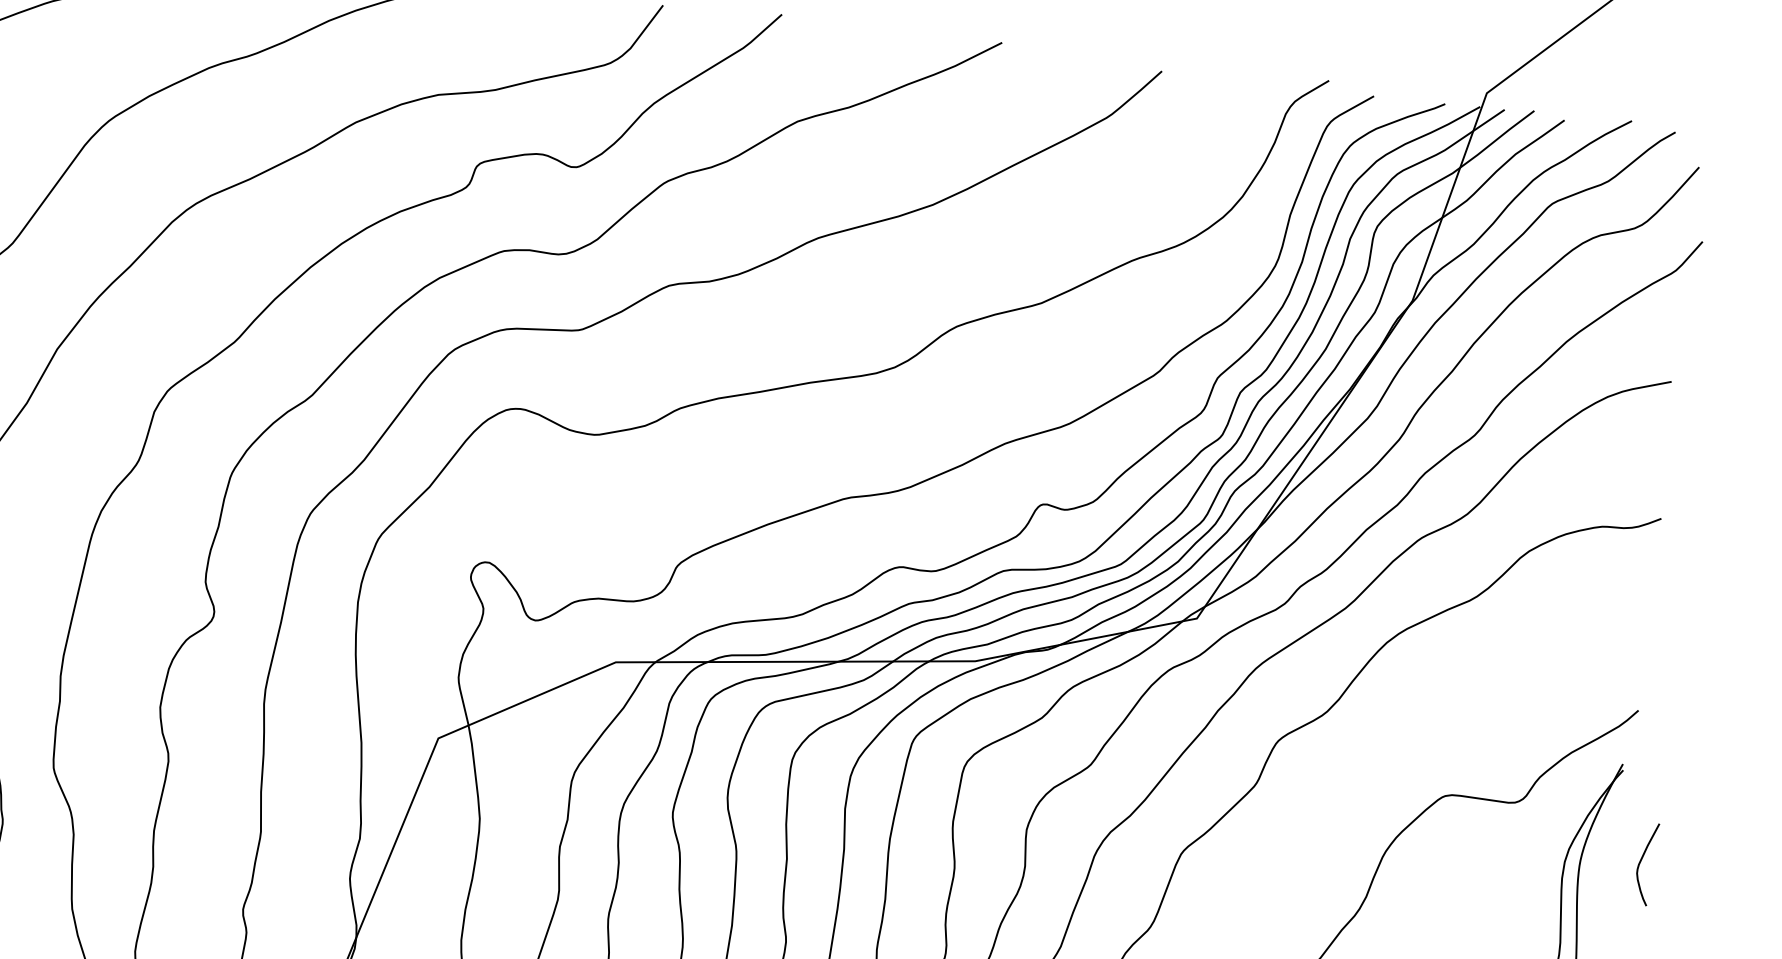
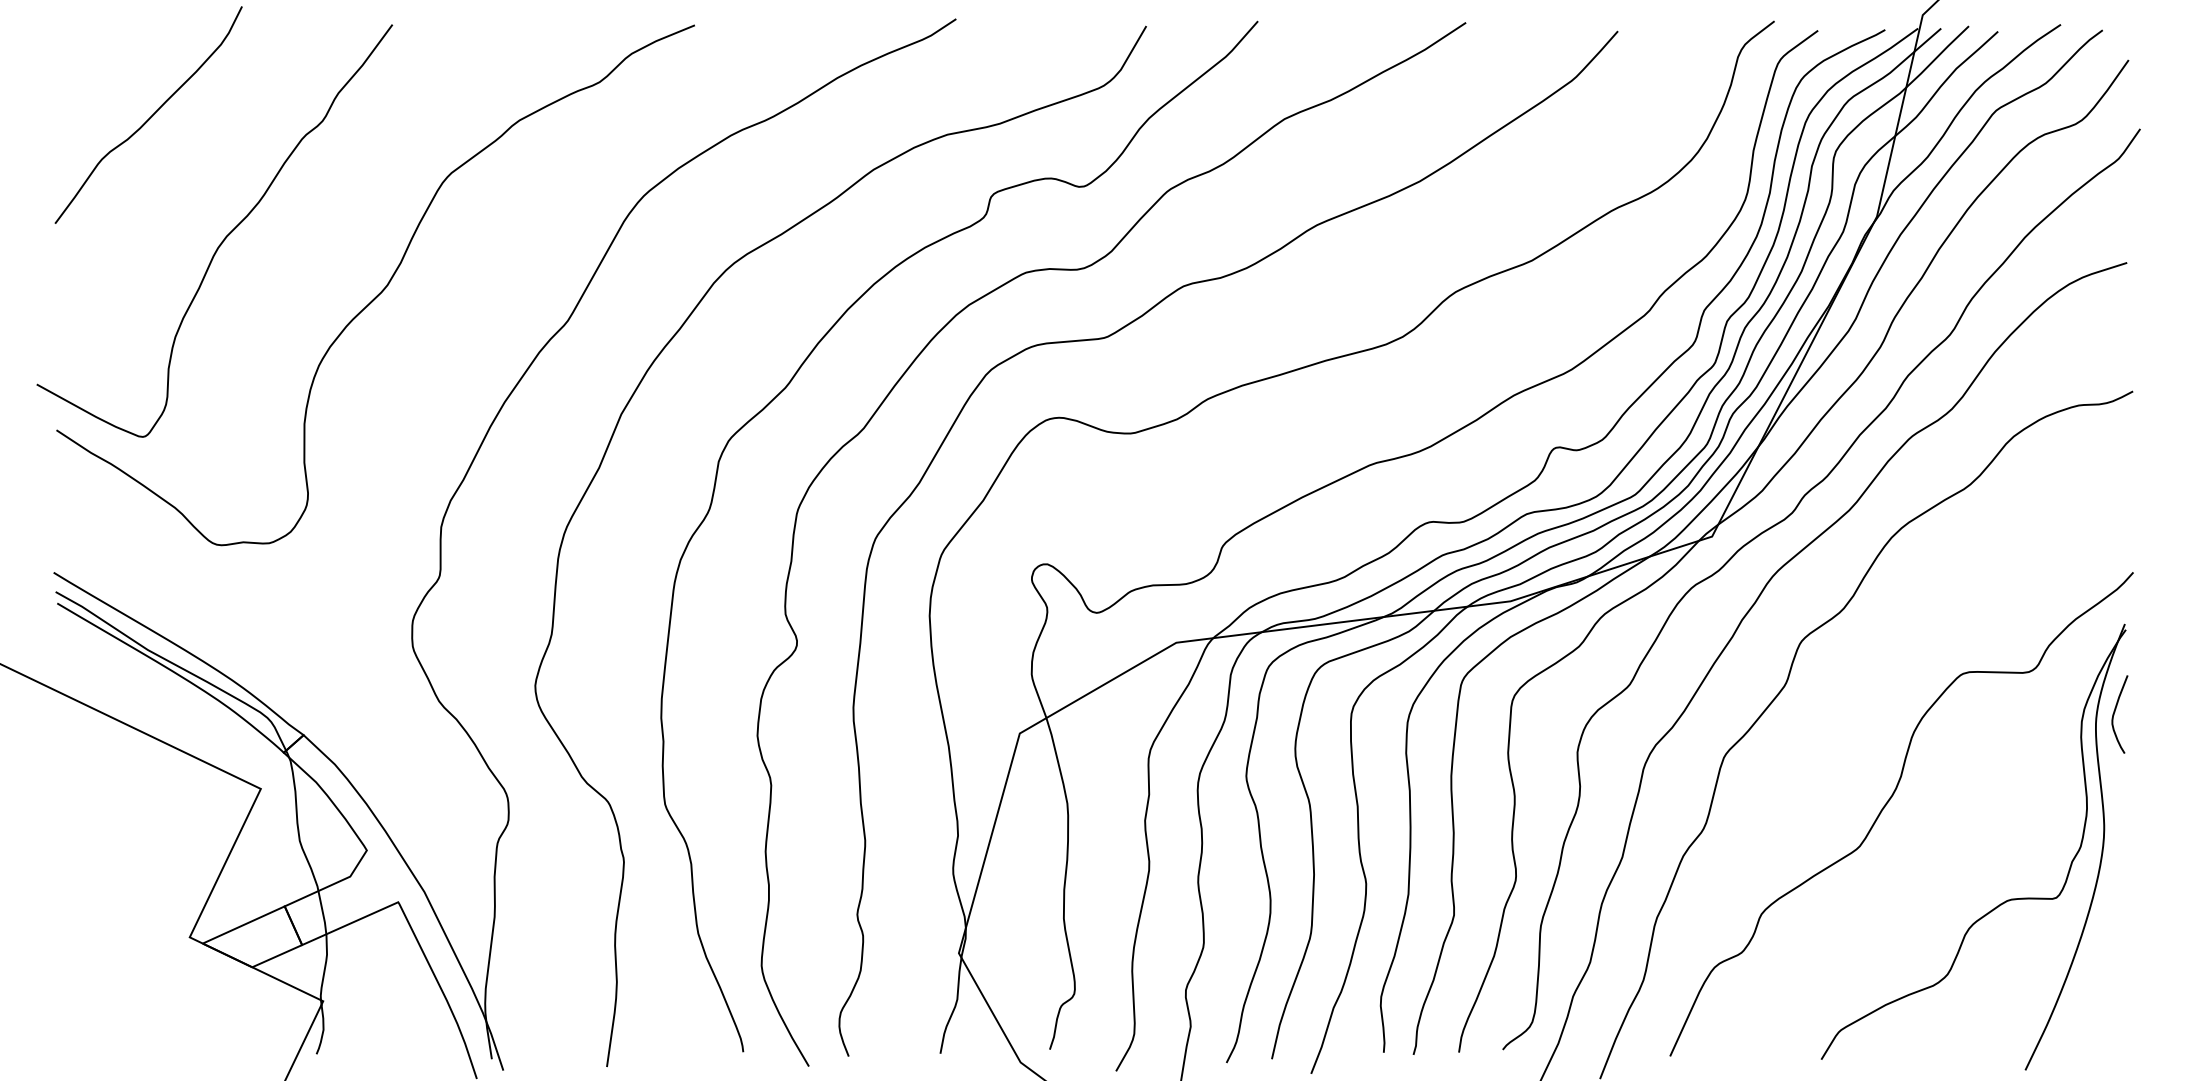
curve: (1641, 861) -> (2115, 712), moved

